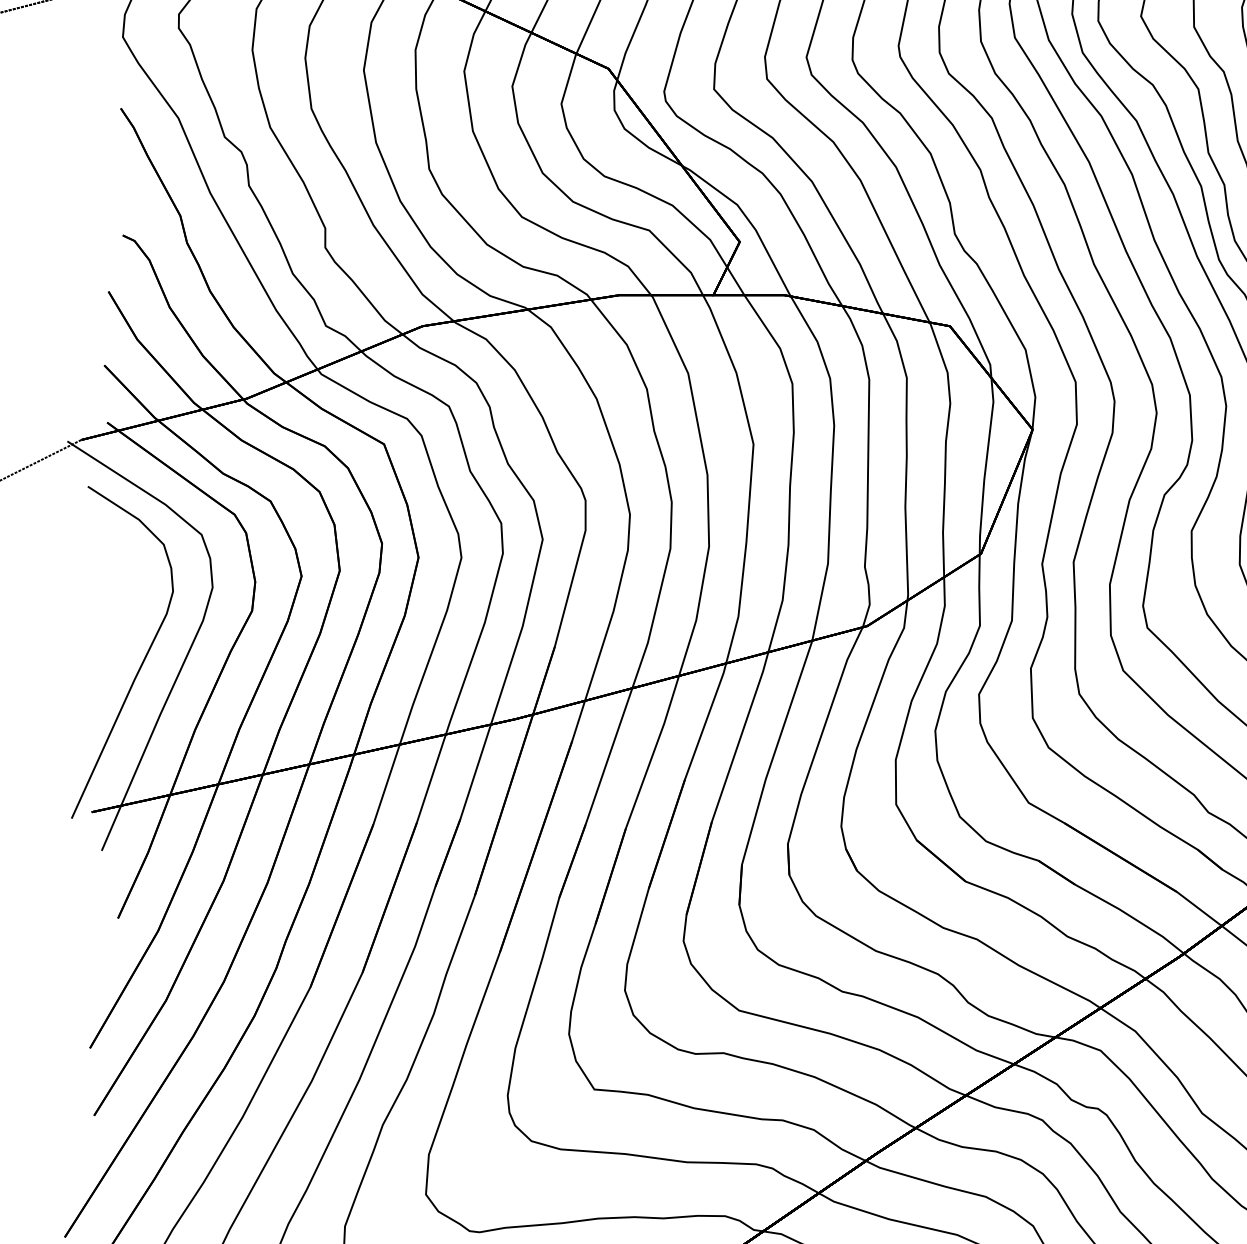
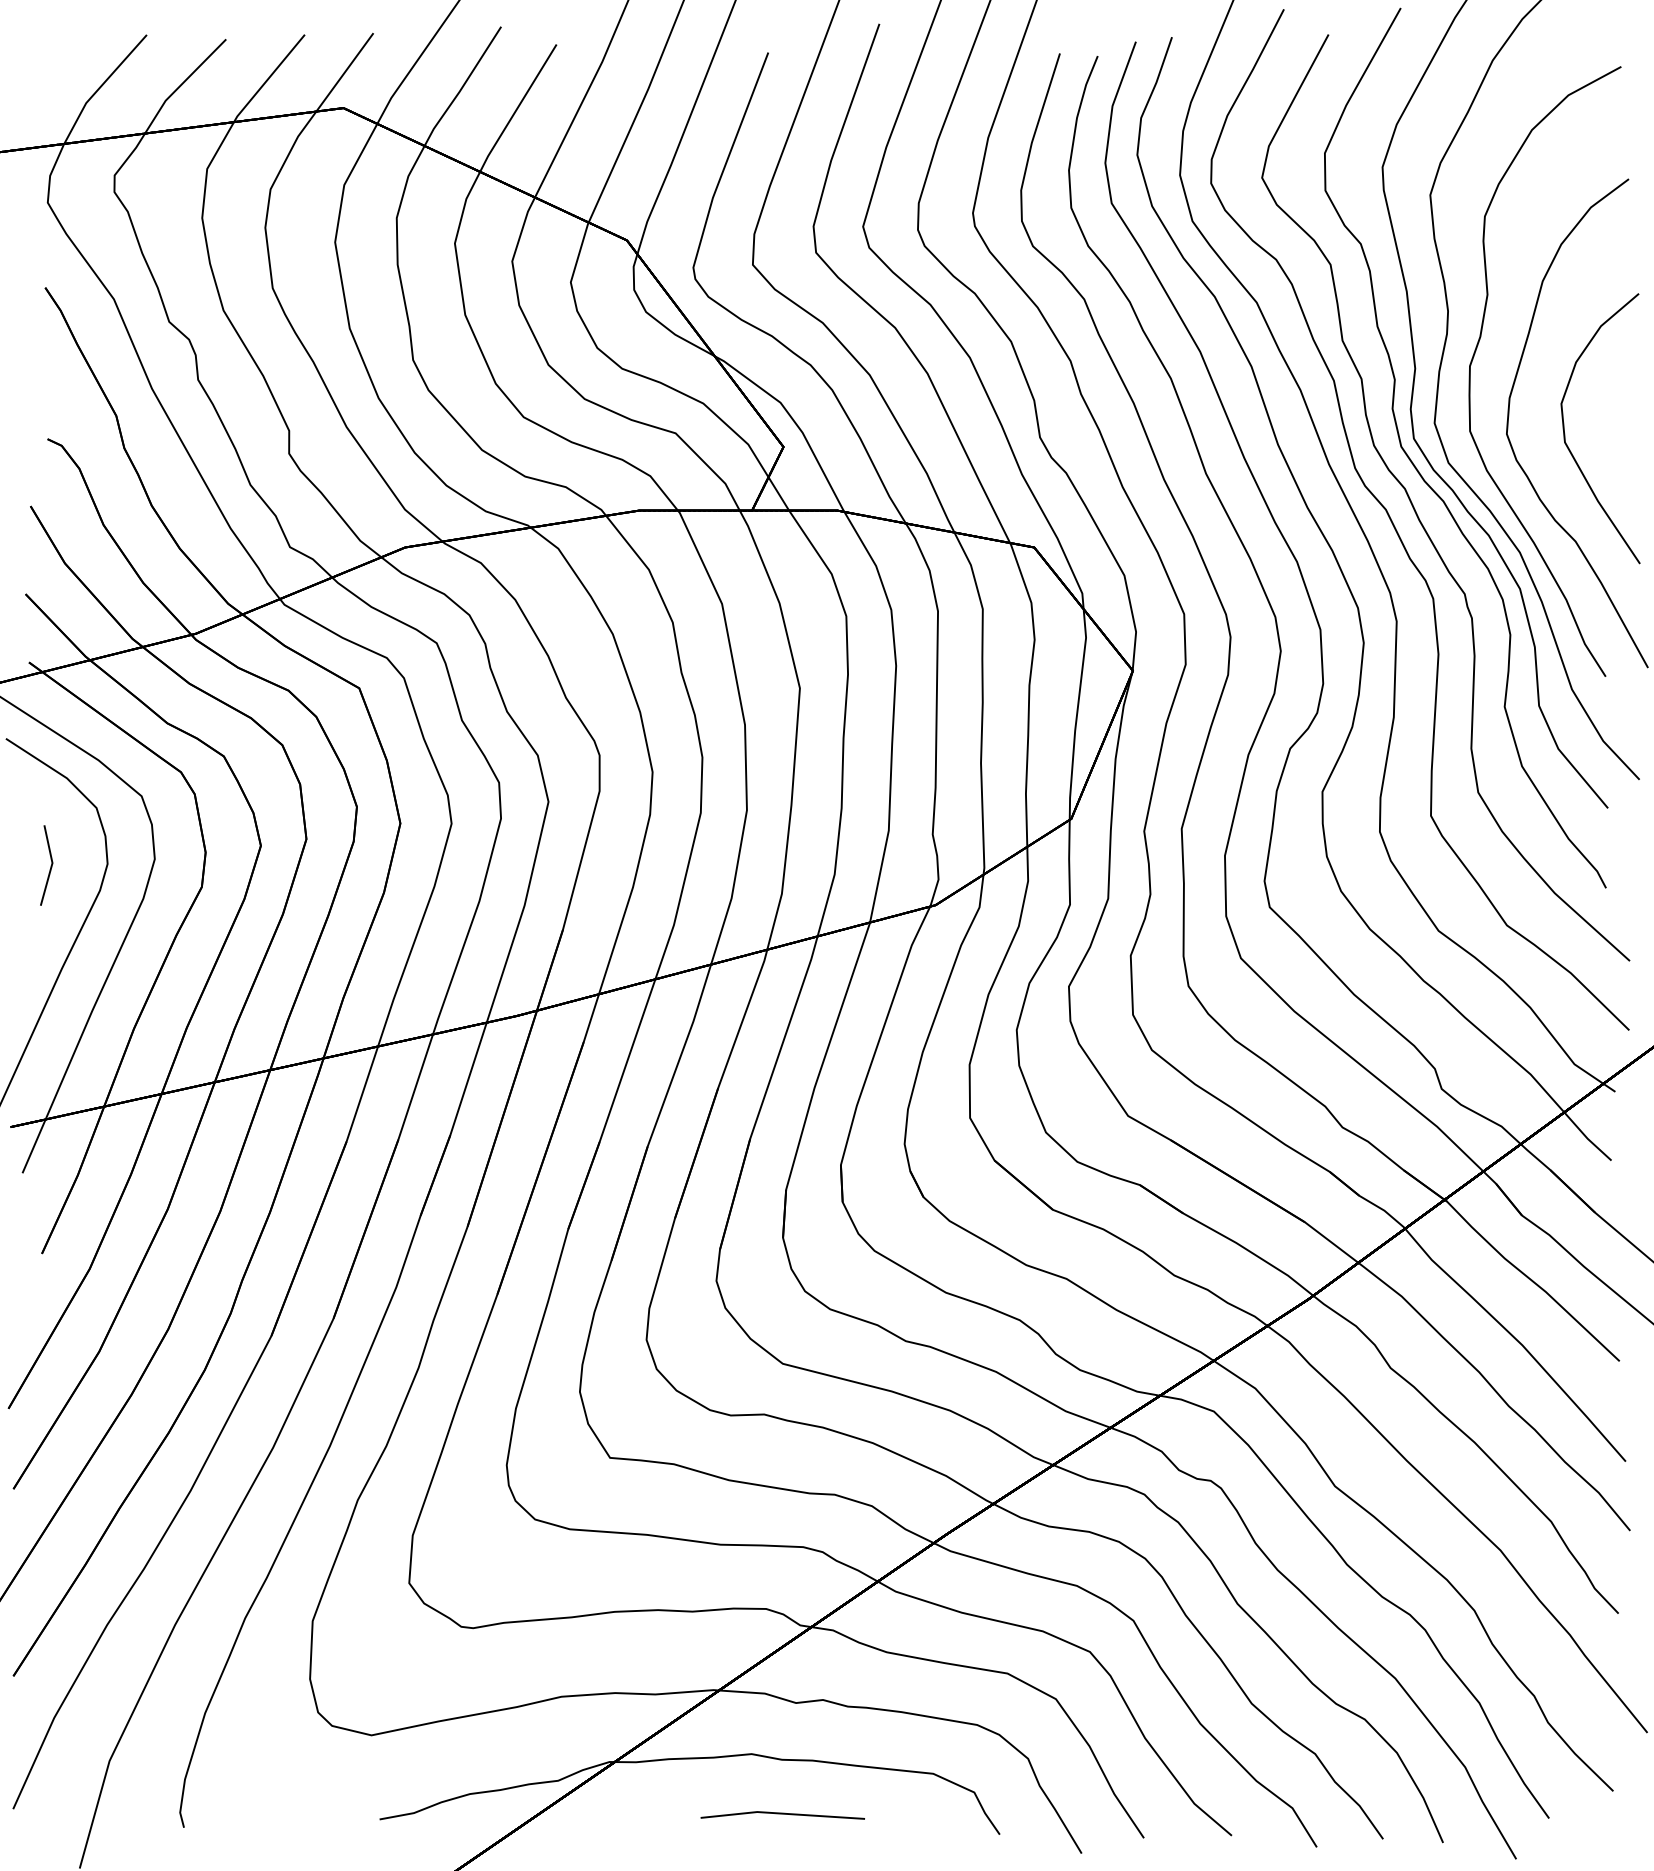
part: (121, 592) -> (46, 865), added

